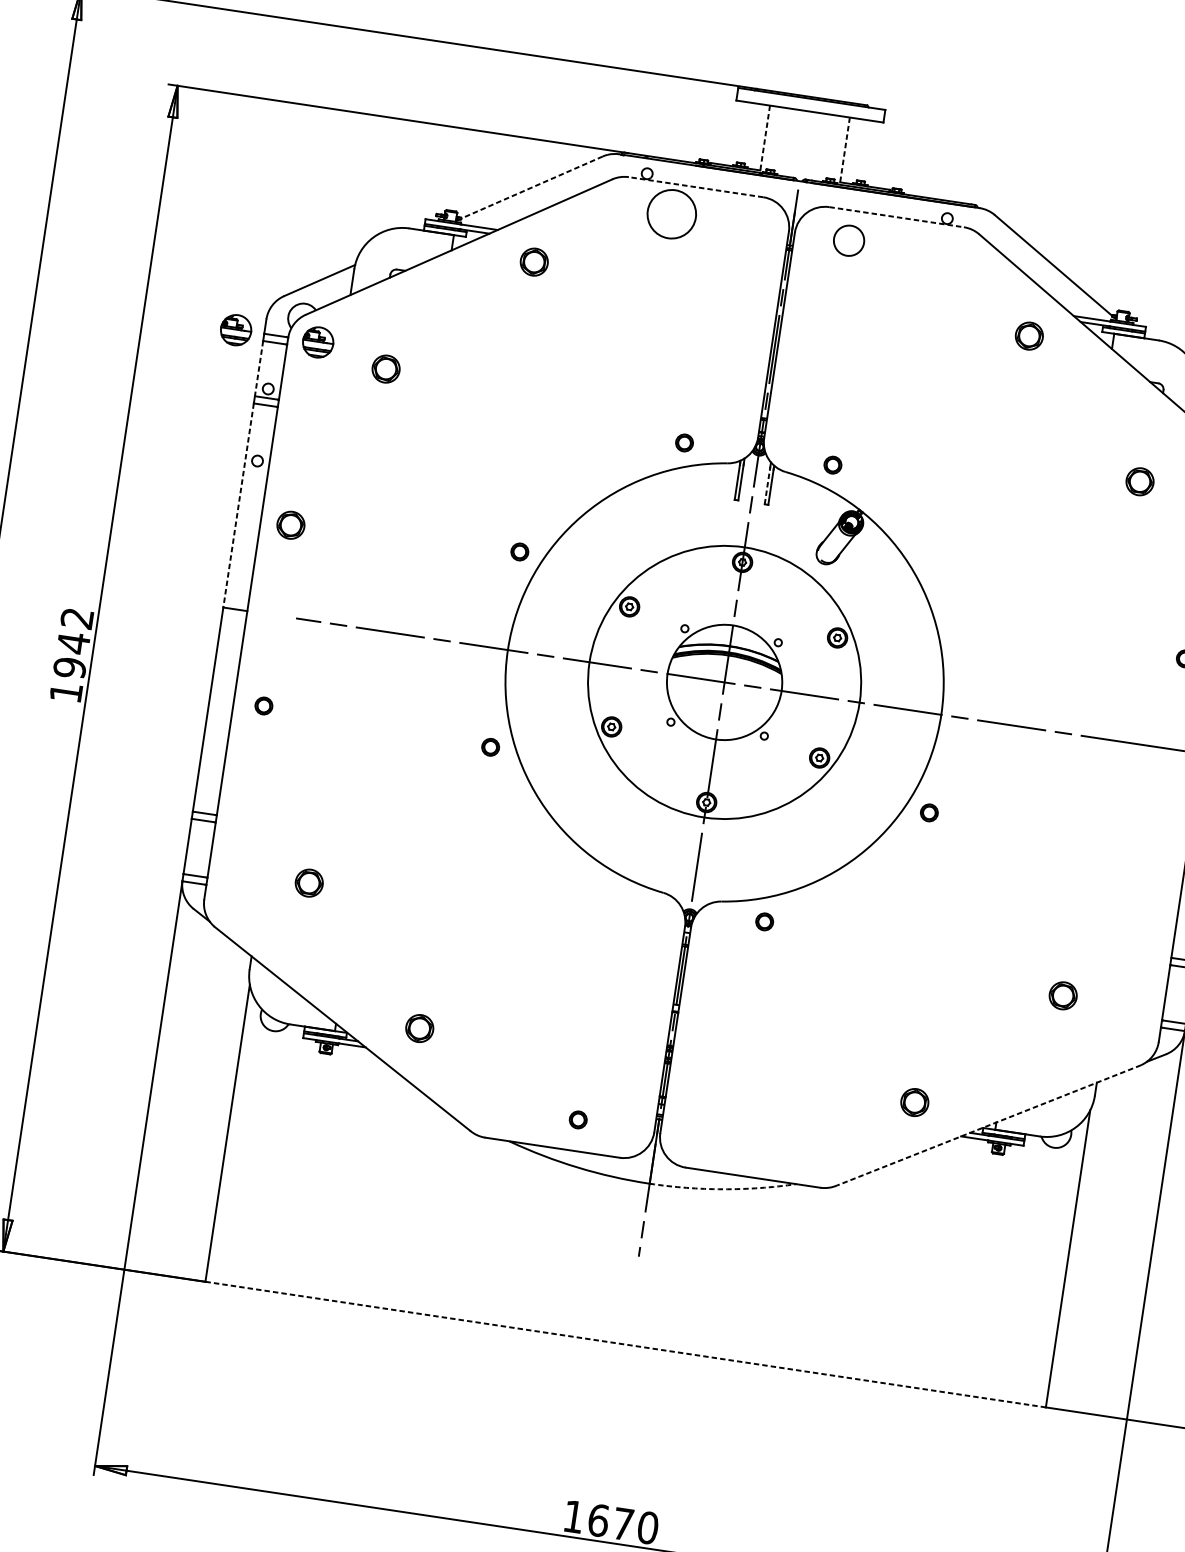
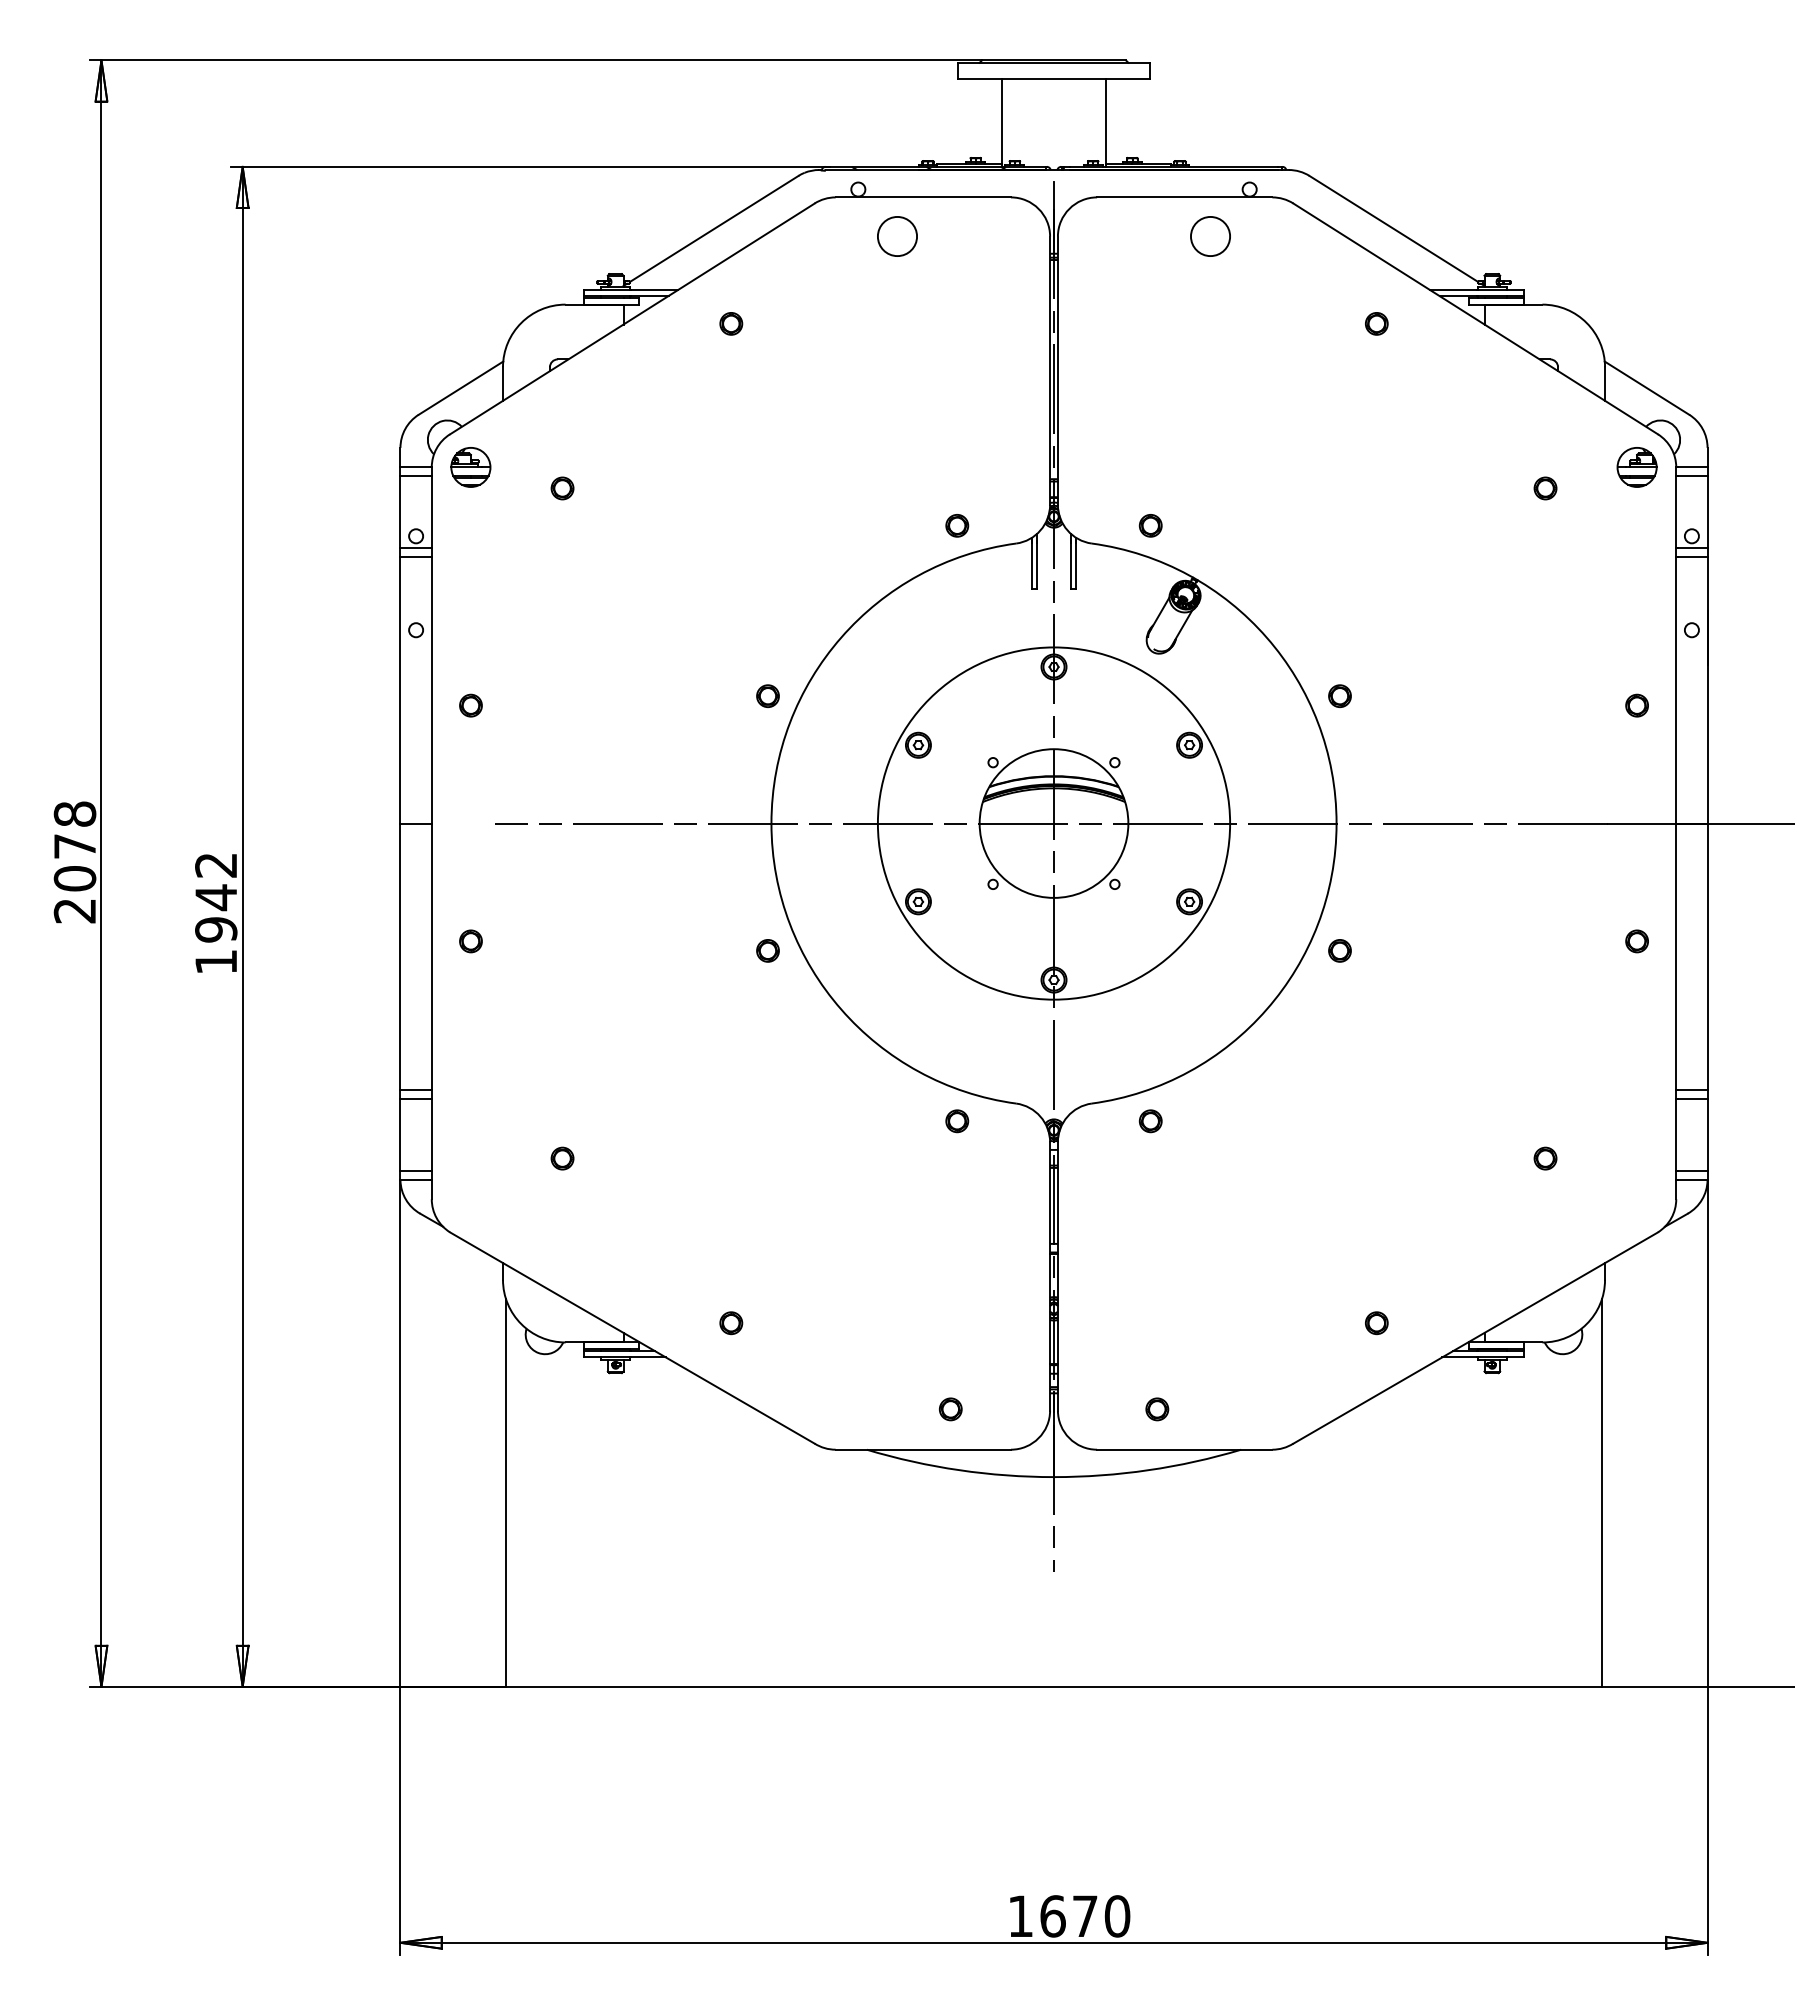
line: (764, 139) -> (1001, 123), dashed -> solid
line: (845, 151) -> (1106, 123), dashed -> solid
line: (532, 187) -> (714, 229), dashed -> solid
line: (696, 187) -> (923, 197), dashed -> solid
circle: (671, 214) -> (897, 236), size x0.62
line: (896, 217) -> (1184, 197), dashed -> solid
circle: (849, 240) -> (1210, 236), moved
part: (534, 261) -> (731, 323), size x0.62
part: (235, 330) -> (363, 467), removed
part: (1029, 335) -> (1376, 323), size x0.62
line: (259, 368) -> (400, 512), dashed -> solid
part: (386, 369) -> (562, 488), size x0.62
part: (1139, 481) -> (1545, 488), size x0.62
line: (767, 486) -> (1071, 565), dashed -> solid
line: (238, 506) -> (400, 691), dashed -> solid
part: (290, 525) -> (470, 705), size x0.62
part: (958, 616) -> (1339, 695), added
part: (1157, 839) -> (1636, 941), added
part: (309, 883) -> (562, 1158), size x0.62
part: (616, 899) -> (957, 1121), added
part: (1063, 995) -> (1545, 1158), size x0.62
part: (419, 1028) -> (731, 1323), size x0.62
part: (914, 1102) -> (1376, 1323), size x0.62
line: (988, 1125) -> (1475, 1338), dashed -> solid
part: (736, 1143) -> (1157, 1409), added
arc: (722, 1189) -> (1148, 1470), dashed -> solid
line: (626, 1344) -> (1054, 1686), dashed -> solid

